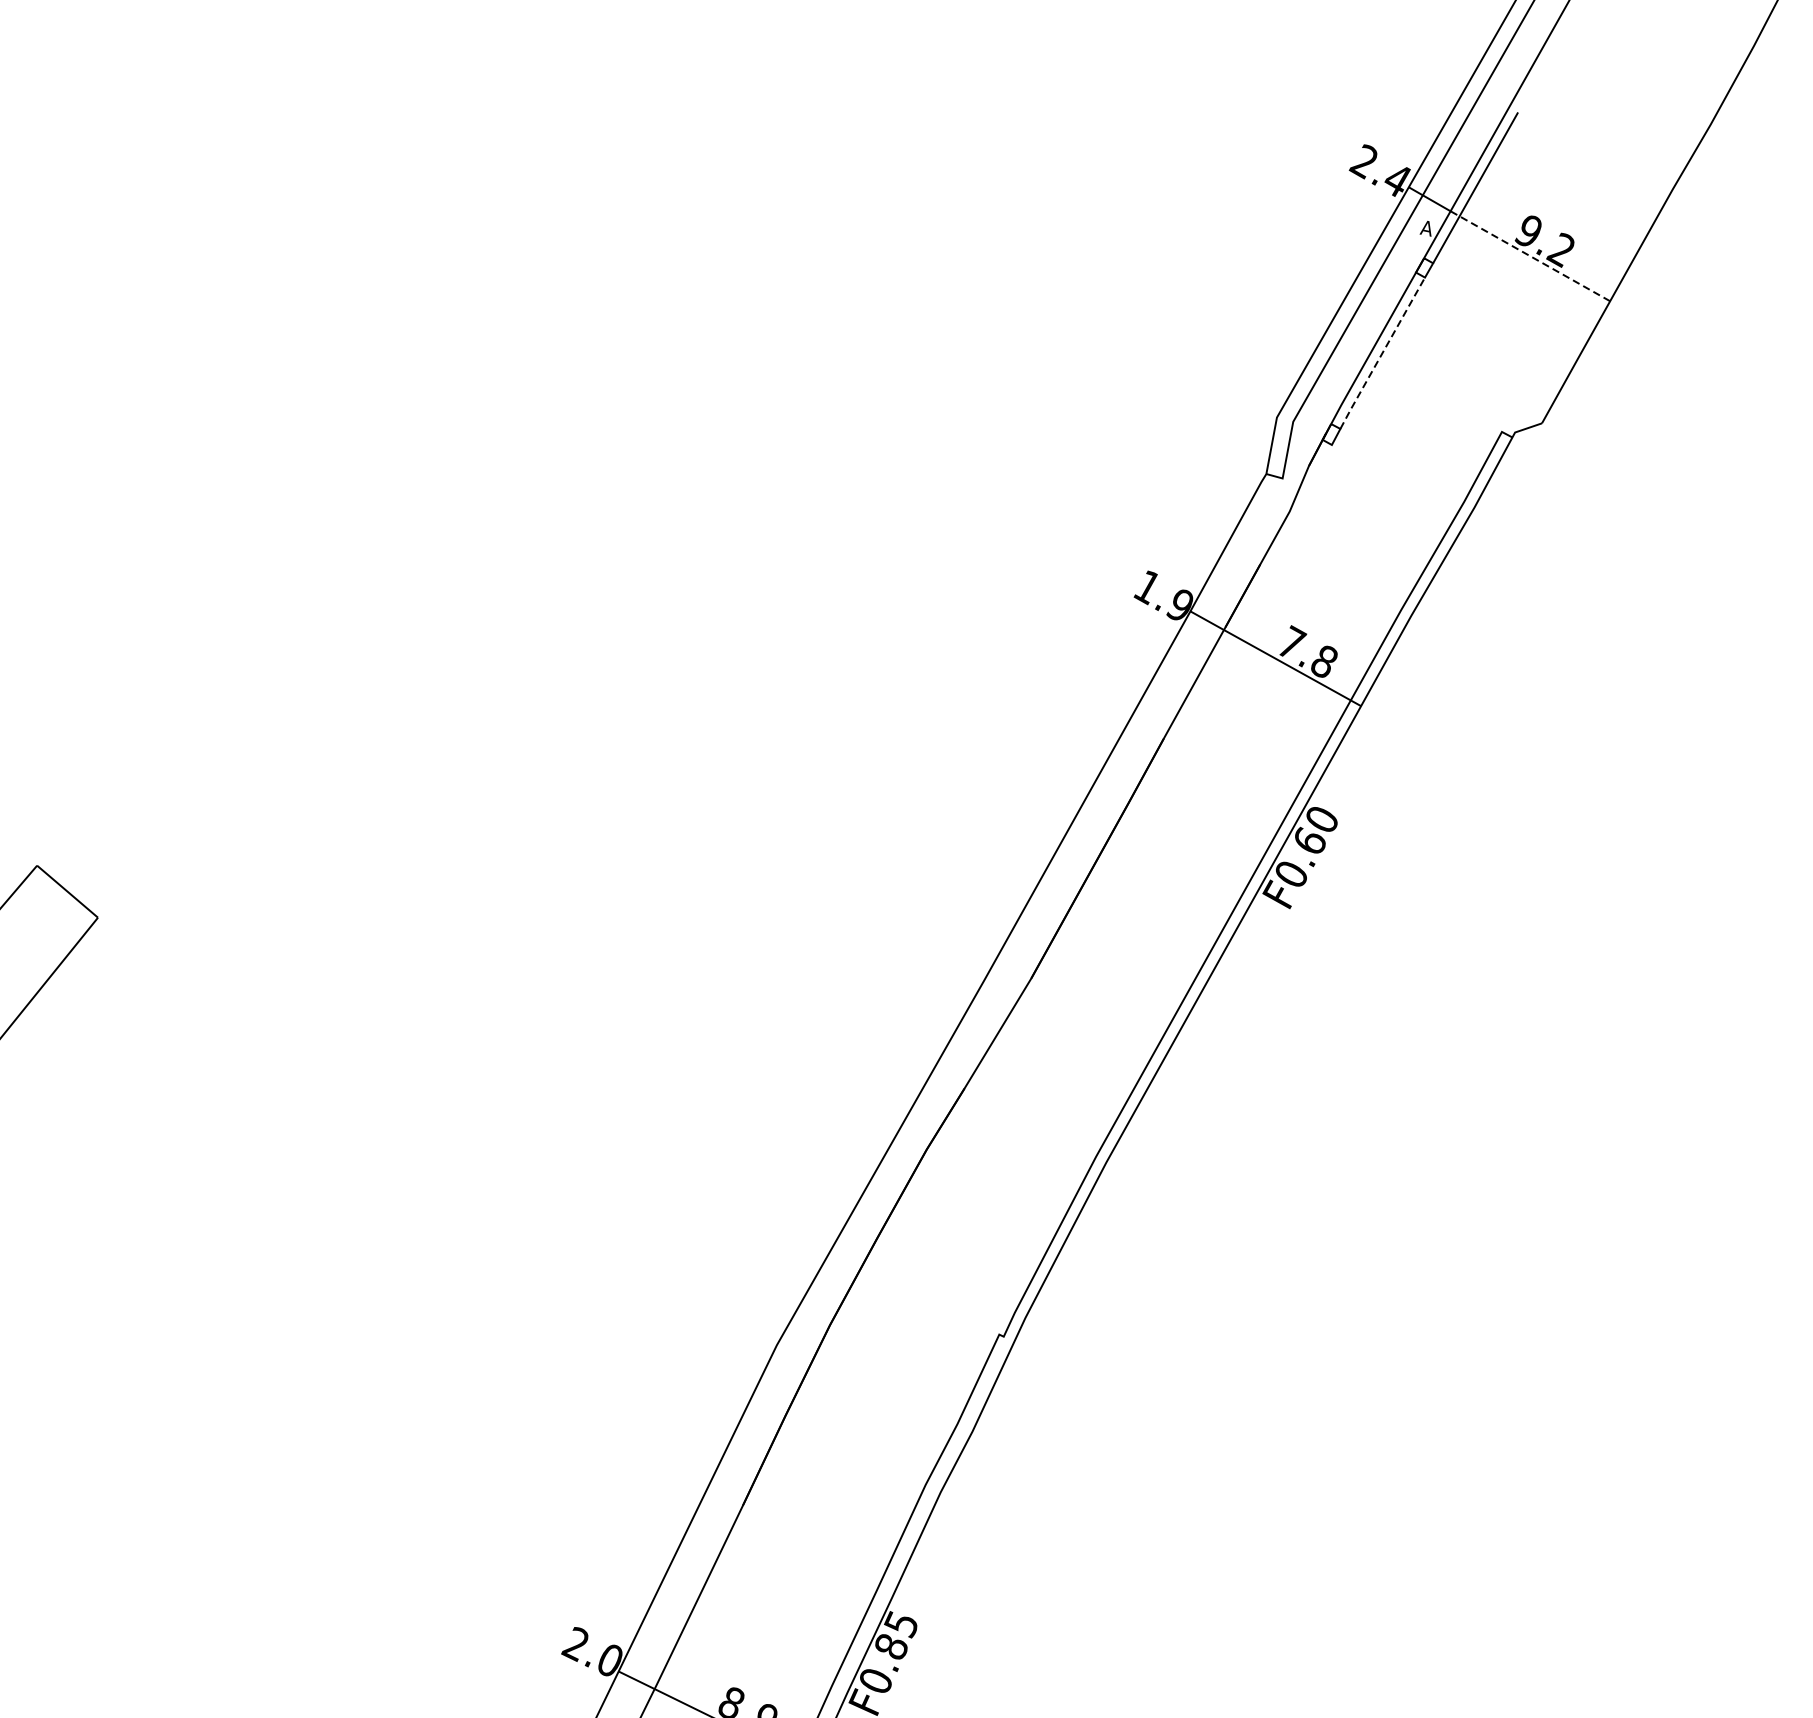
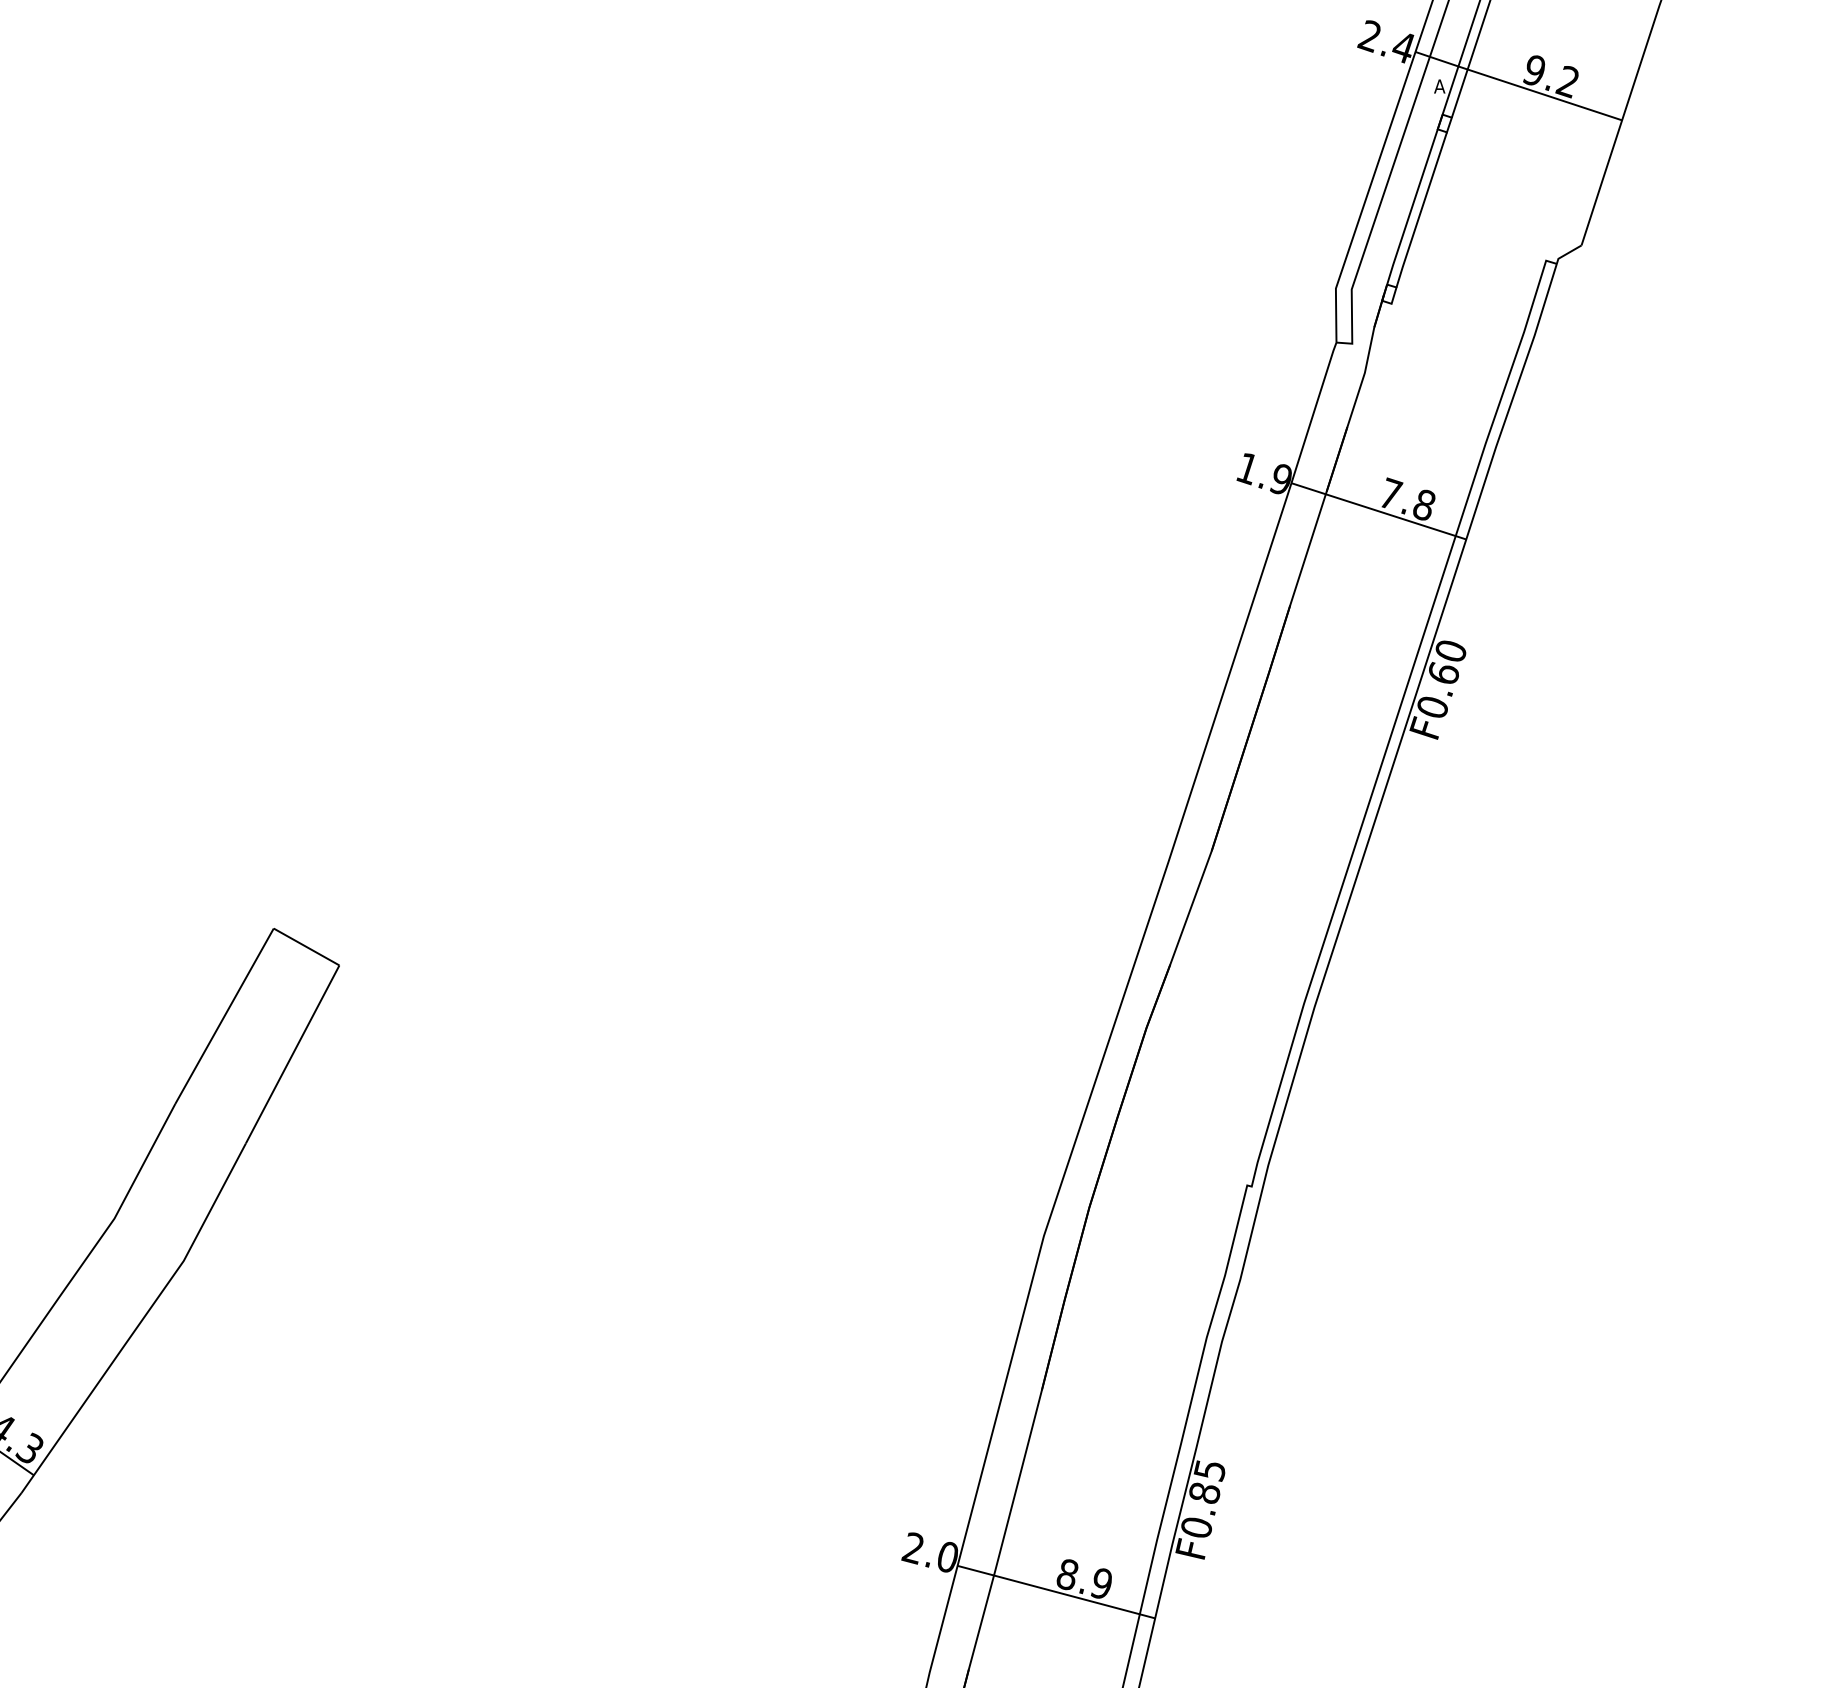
line: (1529, 256) -> (1539, 93), dashed -> solid
line: (1382, 353) -> (1421, 210), dashed -> solid

